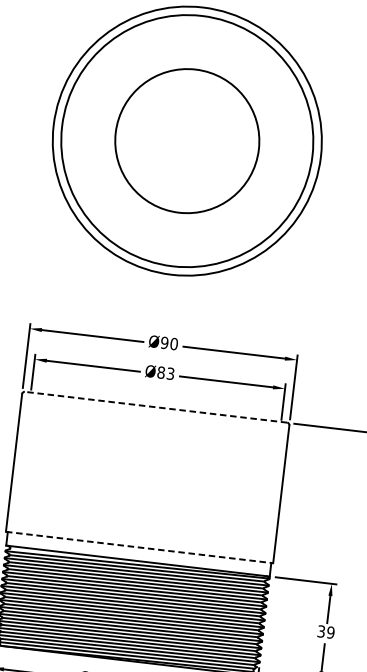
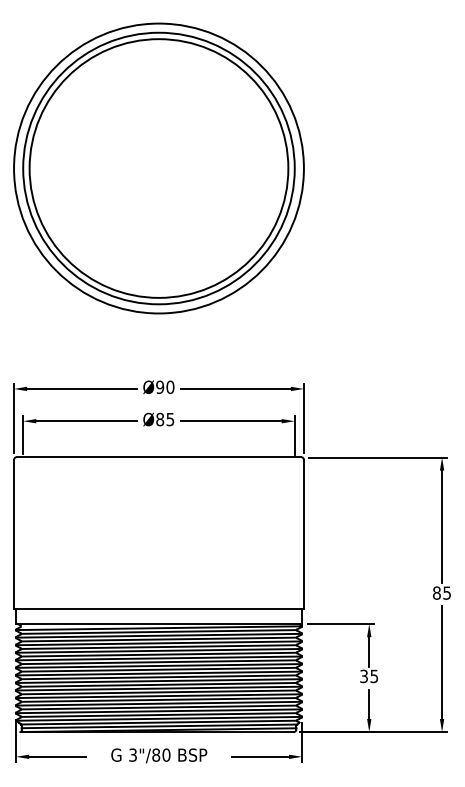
circle: (186, 141) -> (158, 168), size x1.67
text: (170, 372) -> (170, 418), Ø83 -> Ø85
line: (155, 407) -> (158, 457), dashed -> solid
line: (139, 547) -> (158, 609), dashed -> solid
text: (331, 631) -> (374, 675), 39 -> 35

